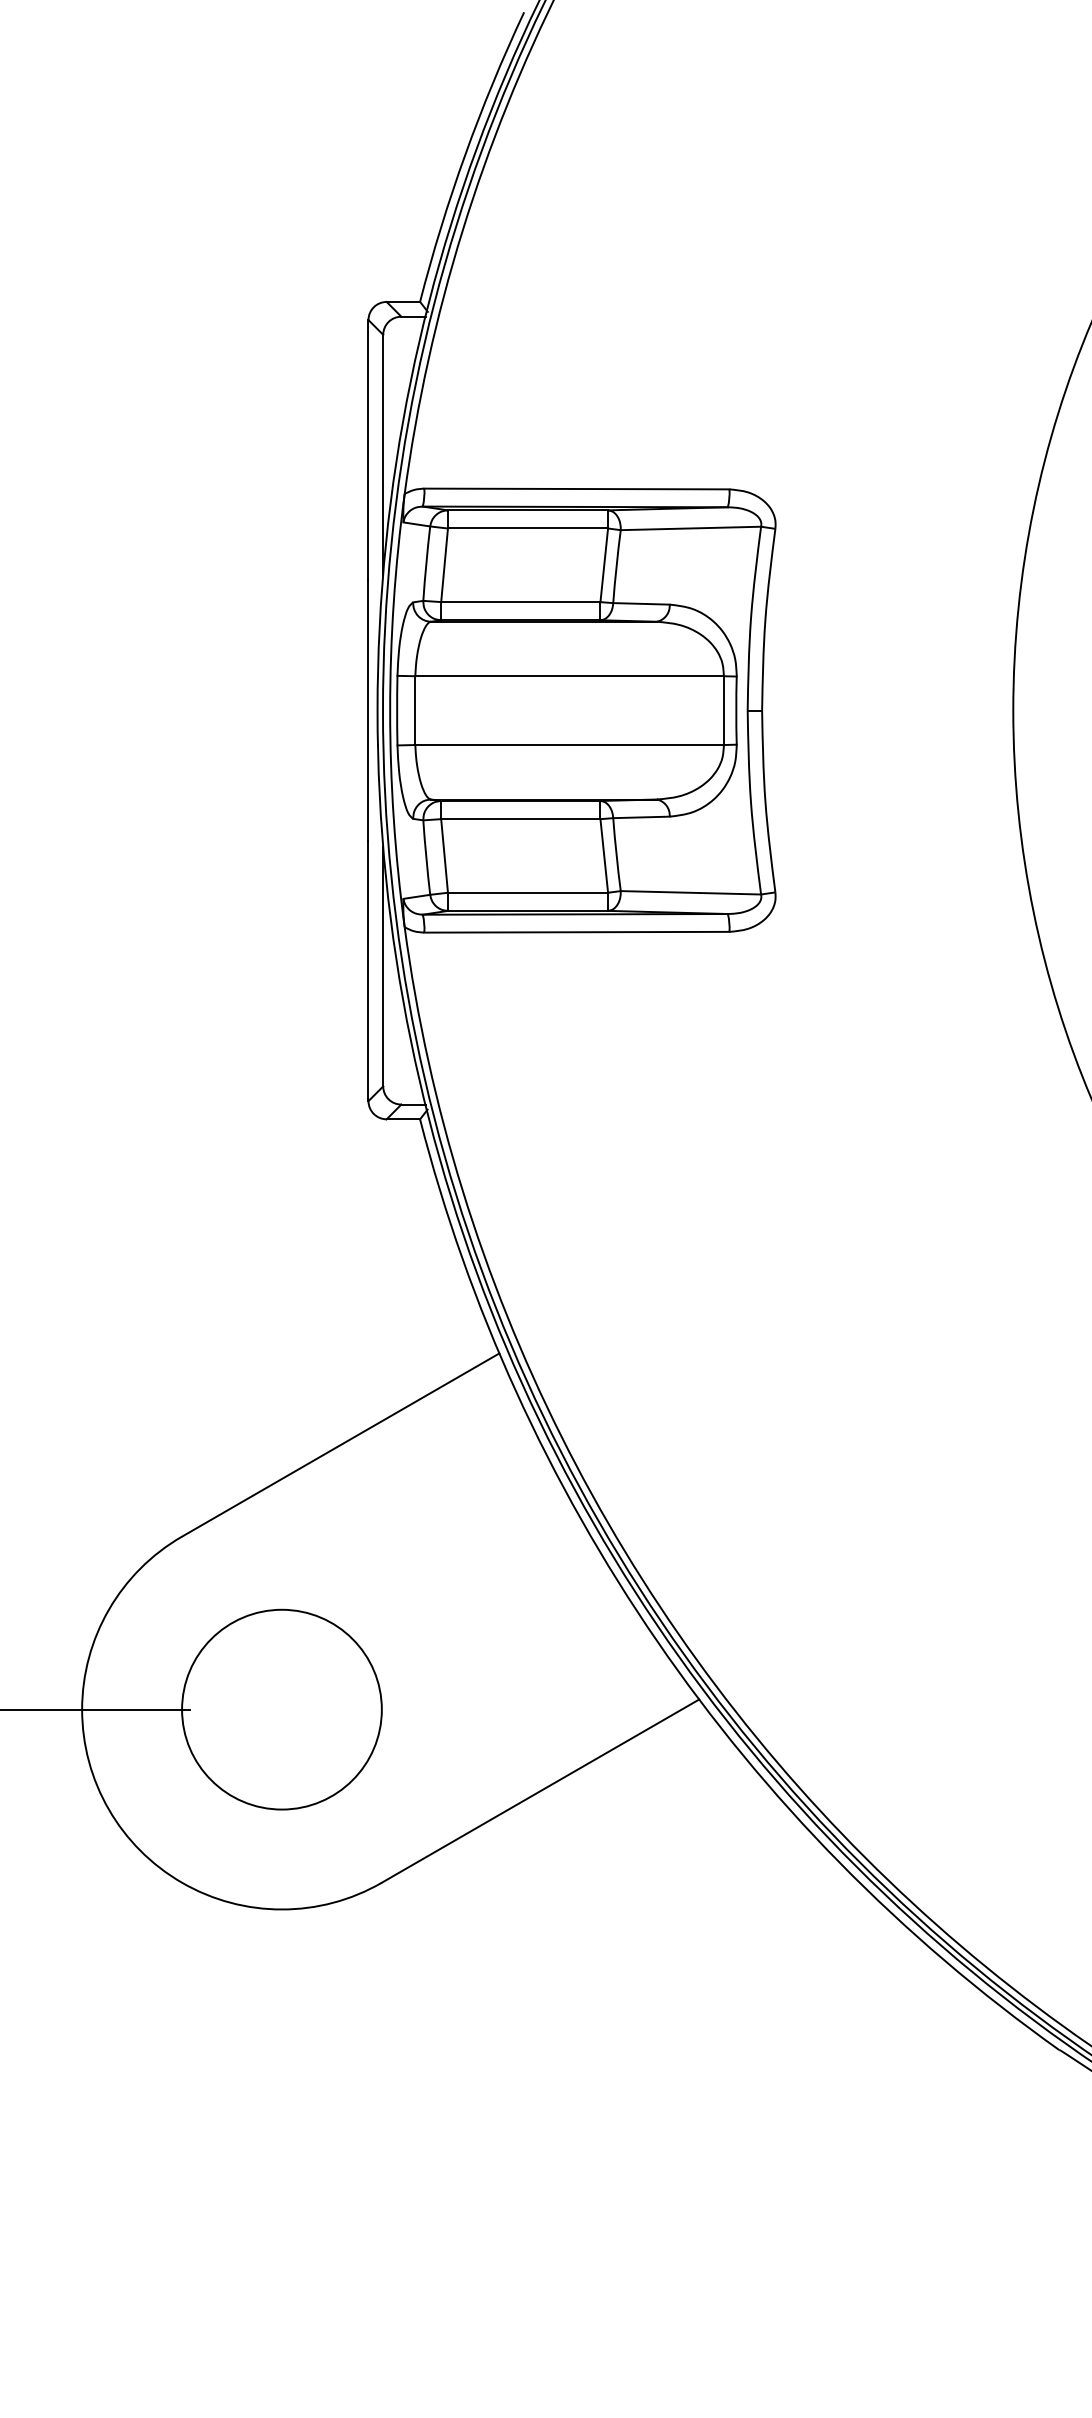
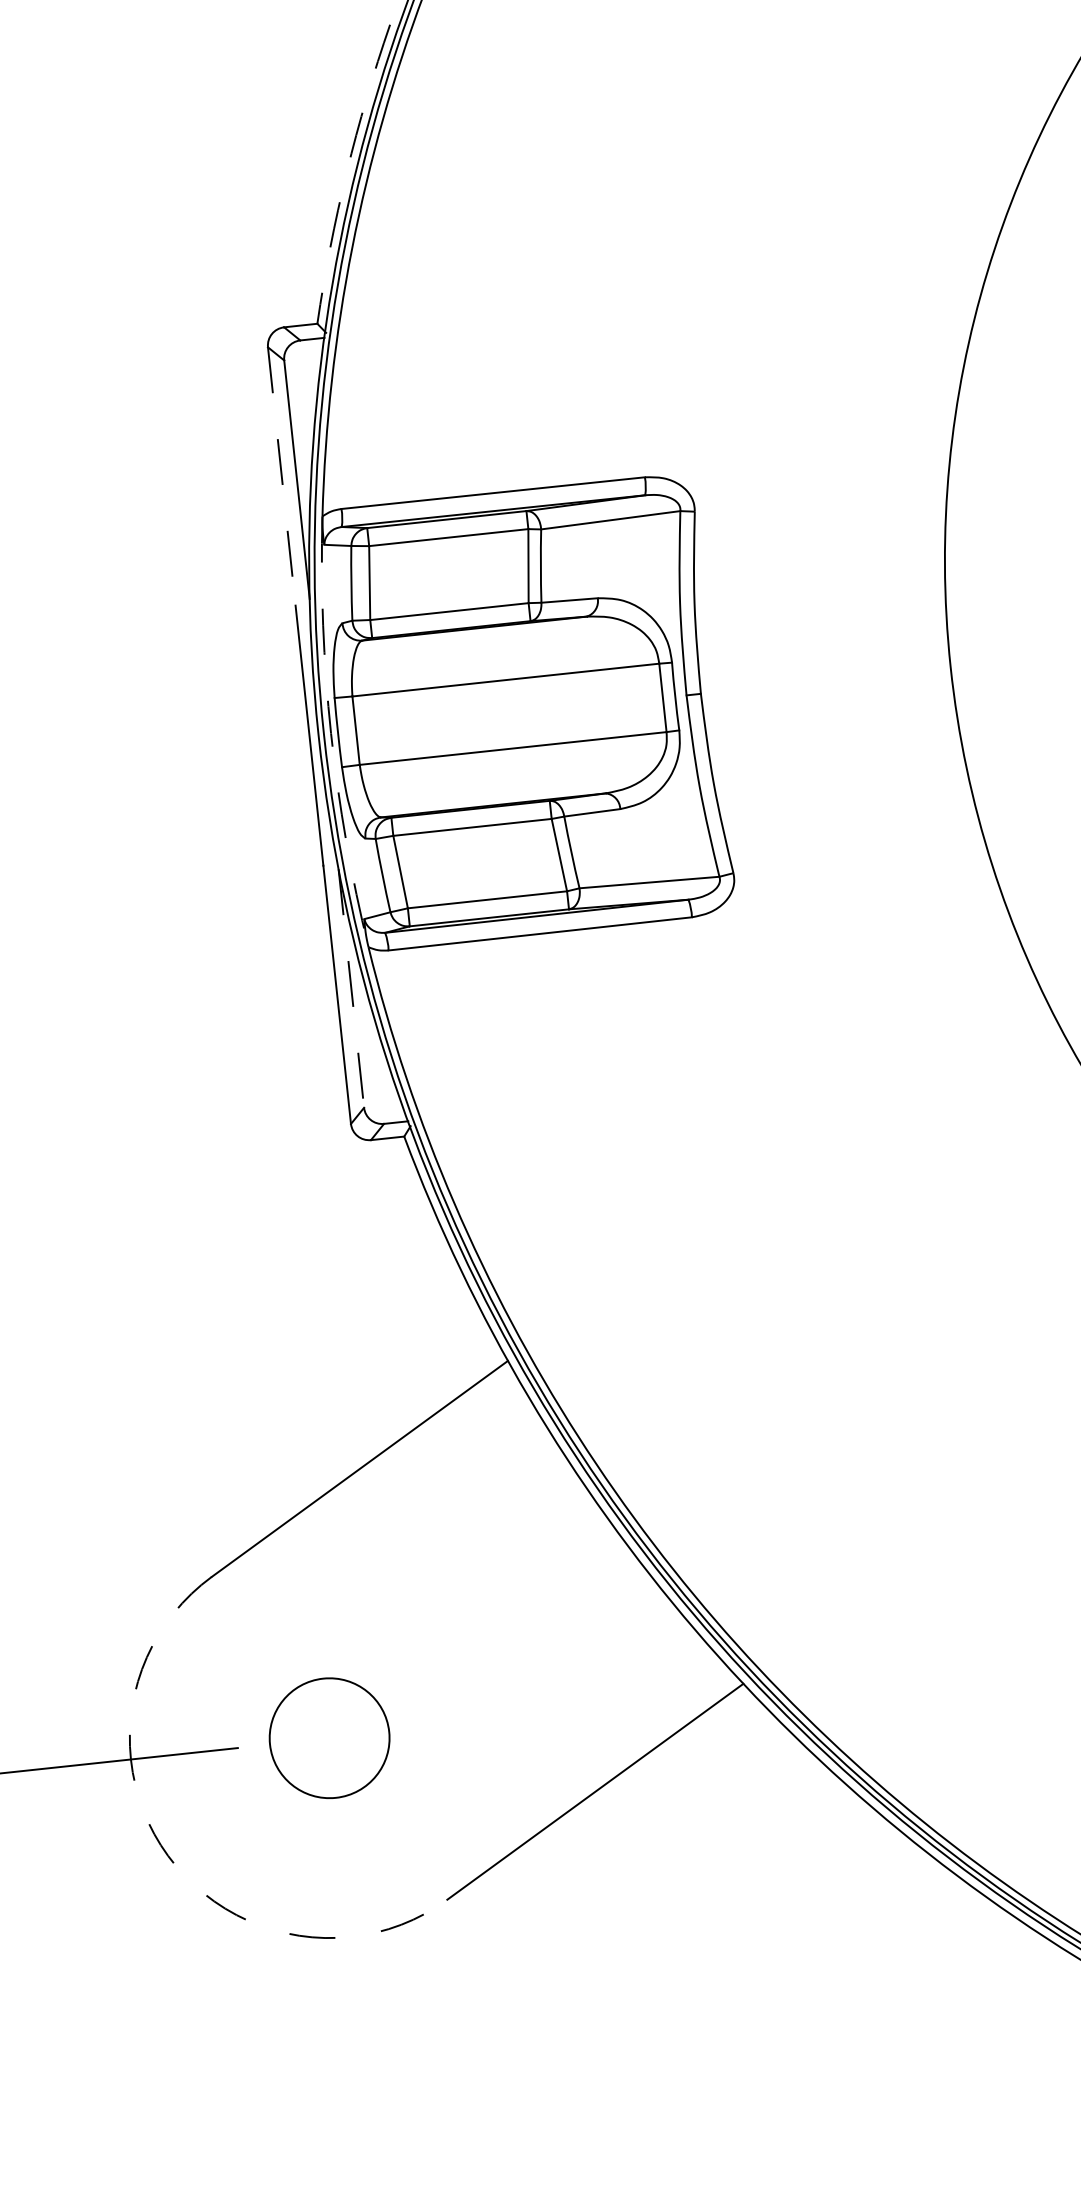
arc: (465, 154) -> (346, 172), solid -> dashed
line: (368, 449) -> (281, 476), solid -> dashed
arc: (390, 710) -> (331, 733), solid -> dashed
line: (383, 966) -> (351, 988), solid -> dashed
circle: (281, 1709) -> (329, 1738), size x0.6
arc: (108, 1809) -> (167, 1855), solid -> dashed

